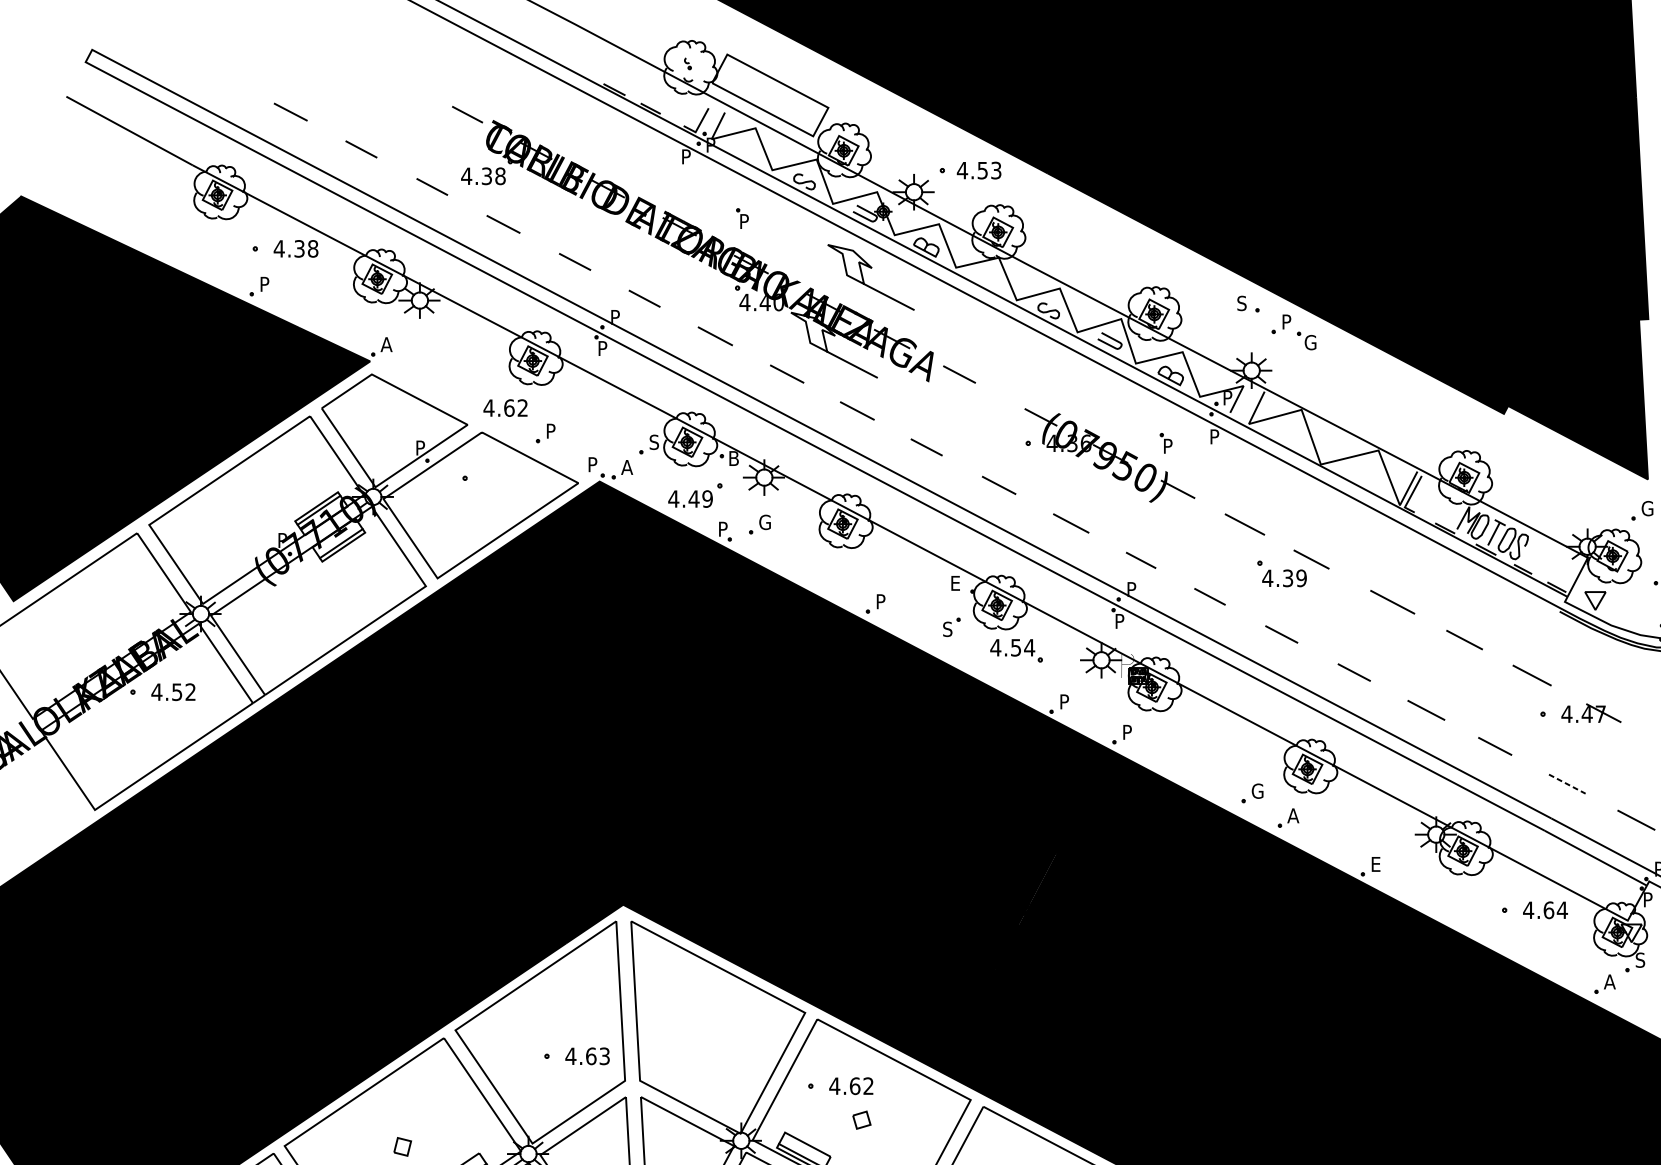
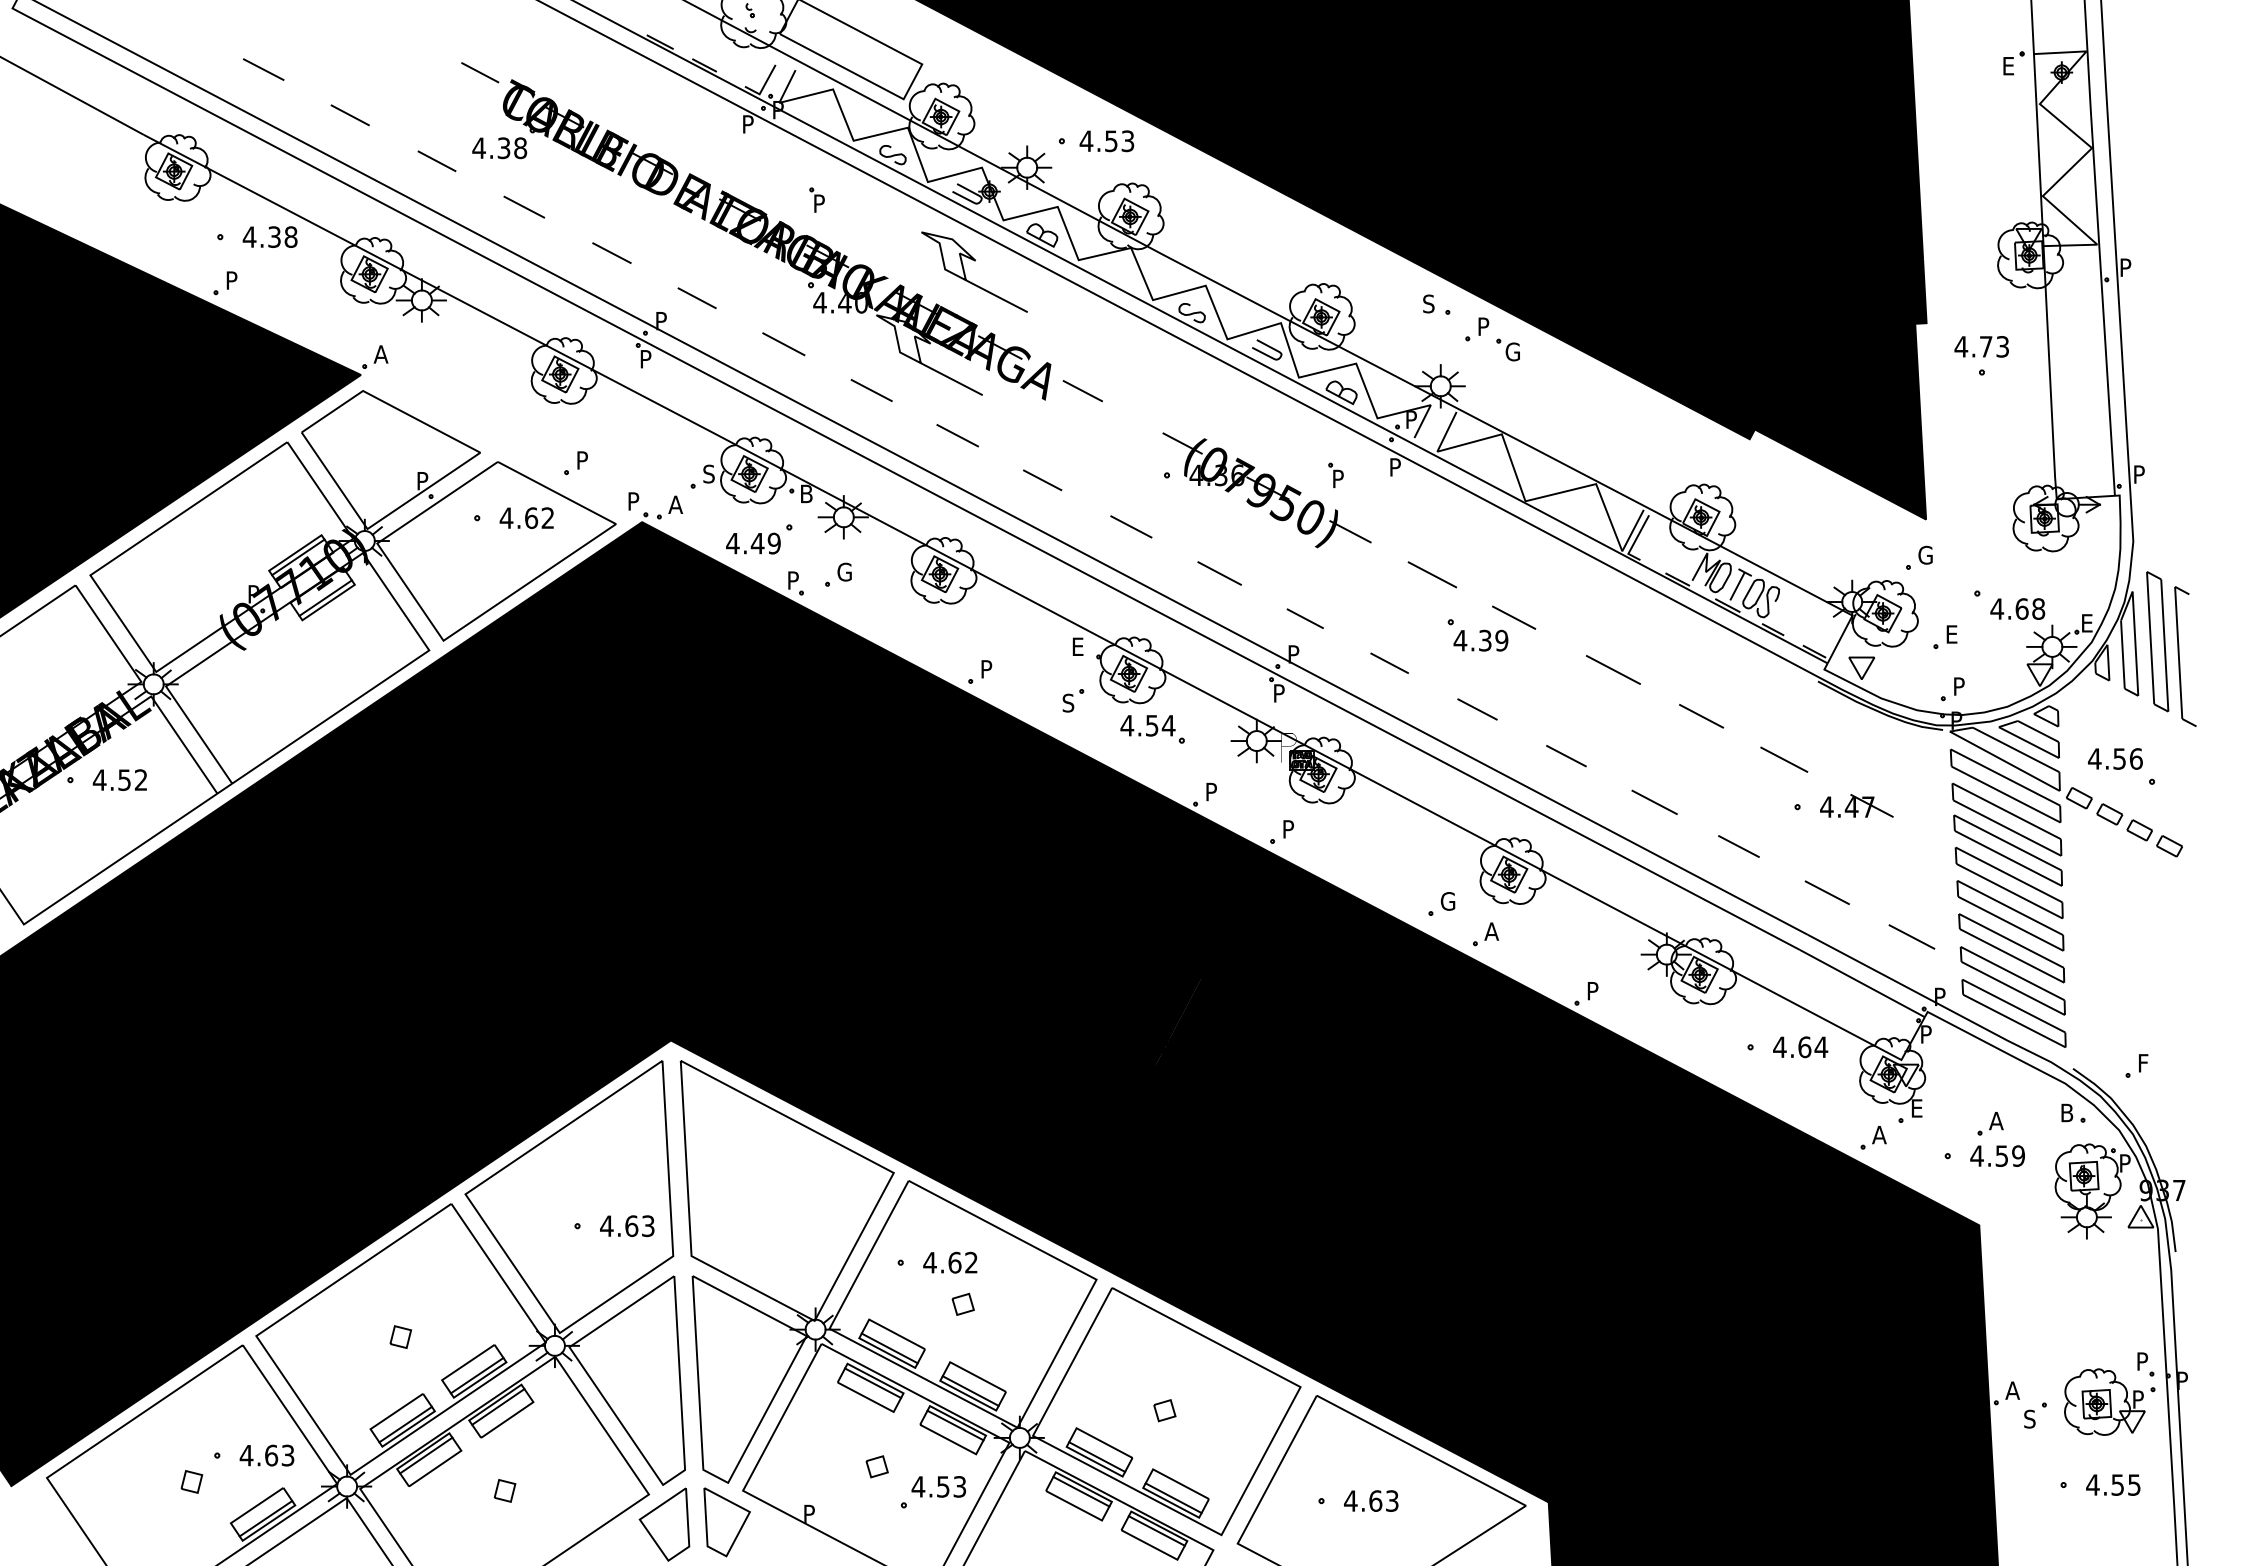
text: (505, 407) -> (526, 517), moved
line: (1567, 784) -> (1827, 893), dashed -> solid
text: (1377, 864) -> (1594, 991), E -> P
text: (1640, 960) -> (1916, 1108), S -> E

